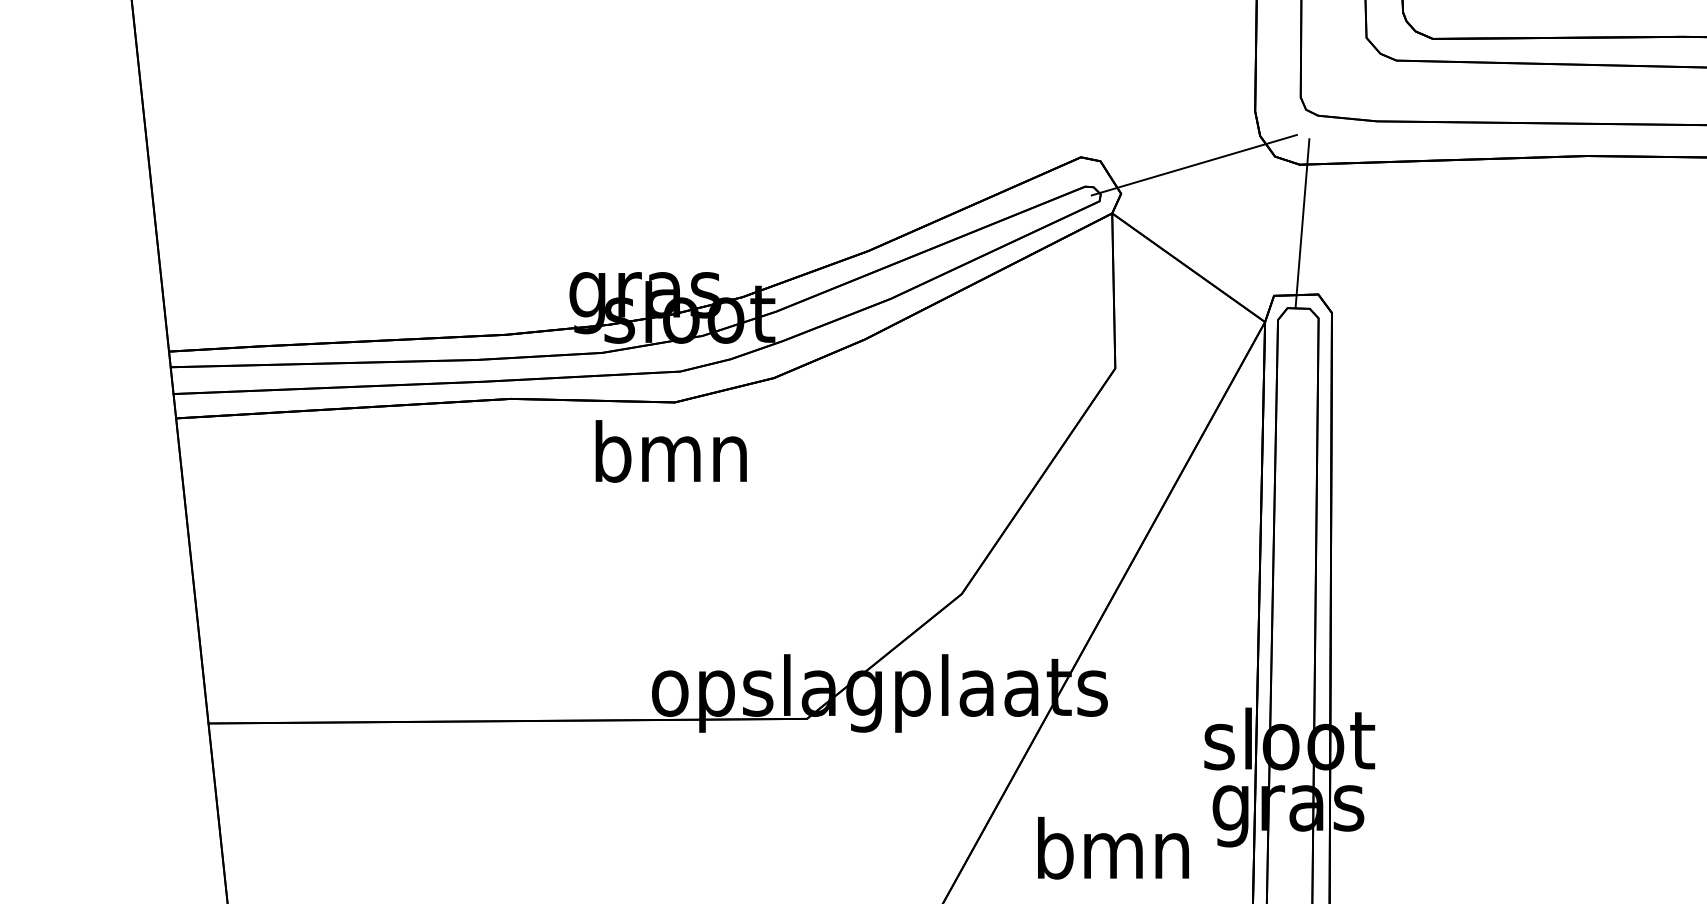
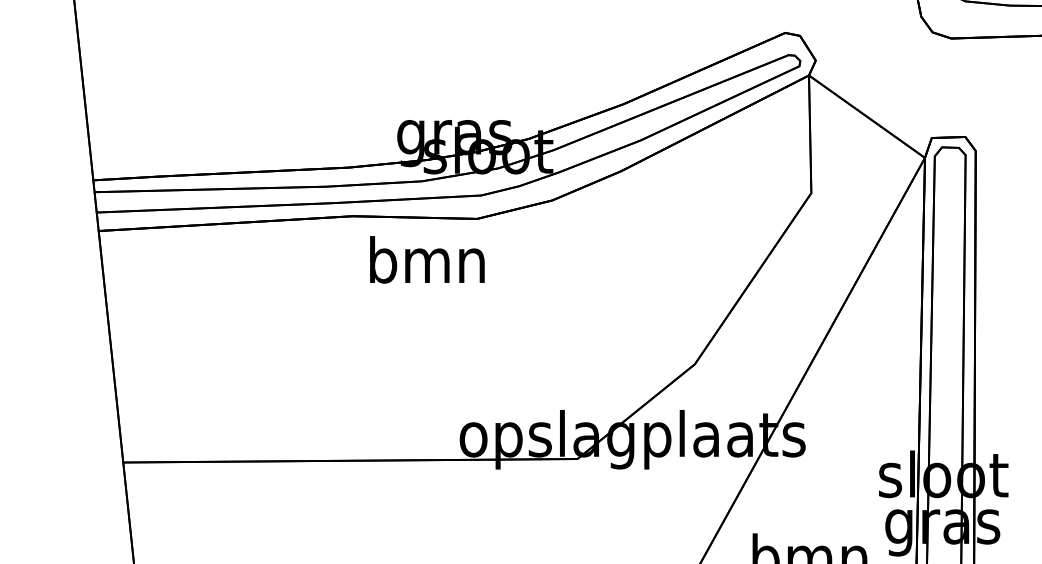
line: (1193, 165) -> (870, 39), removed
line: (1302, 223) -> (953, 83), removed
text: (670, 451) -> (426, 259), moved

